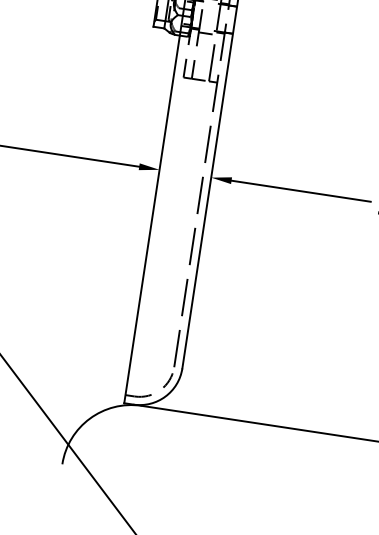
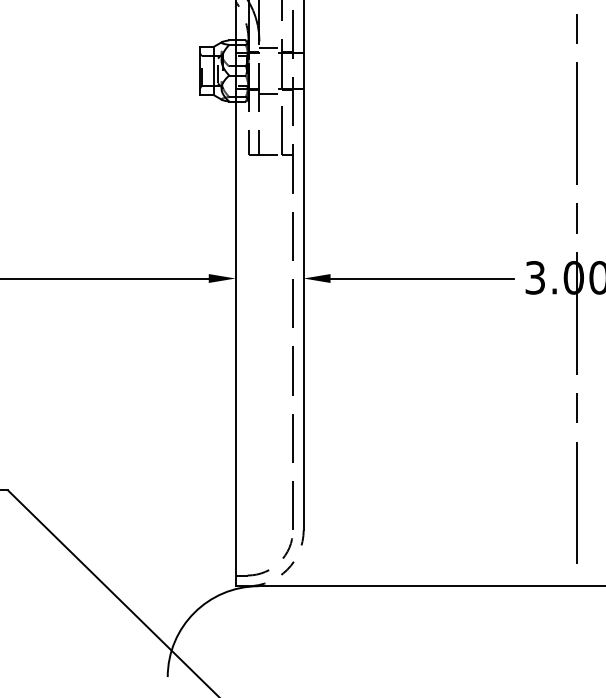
arc: (165, 396) -> (287, 569), solid -> dashed

